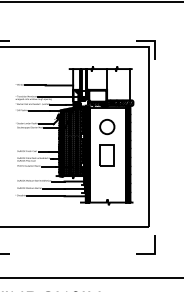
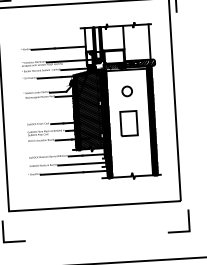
circle: (107, 127) -> (127, 91), size x0.6

